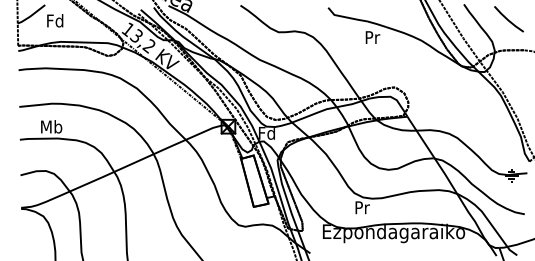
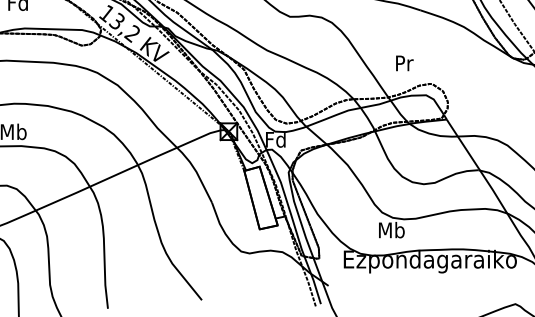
text: (372, 37) -> (404, 63), moved
text: (361, 207) -> (390, 230), Pr -> Mb

